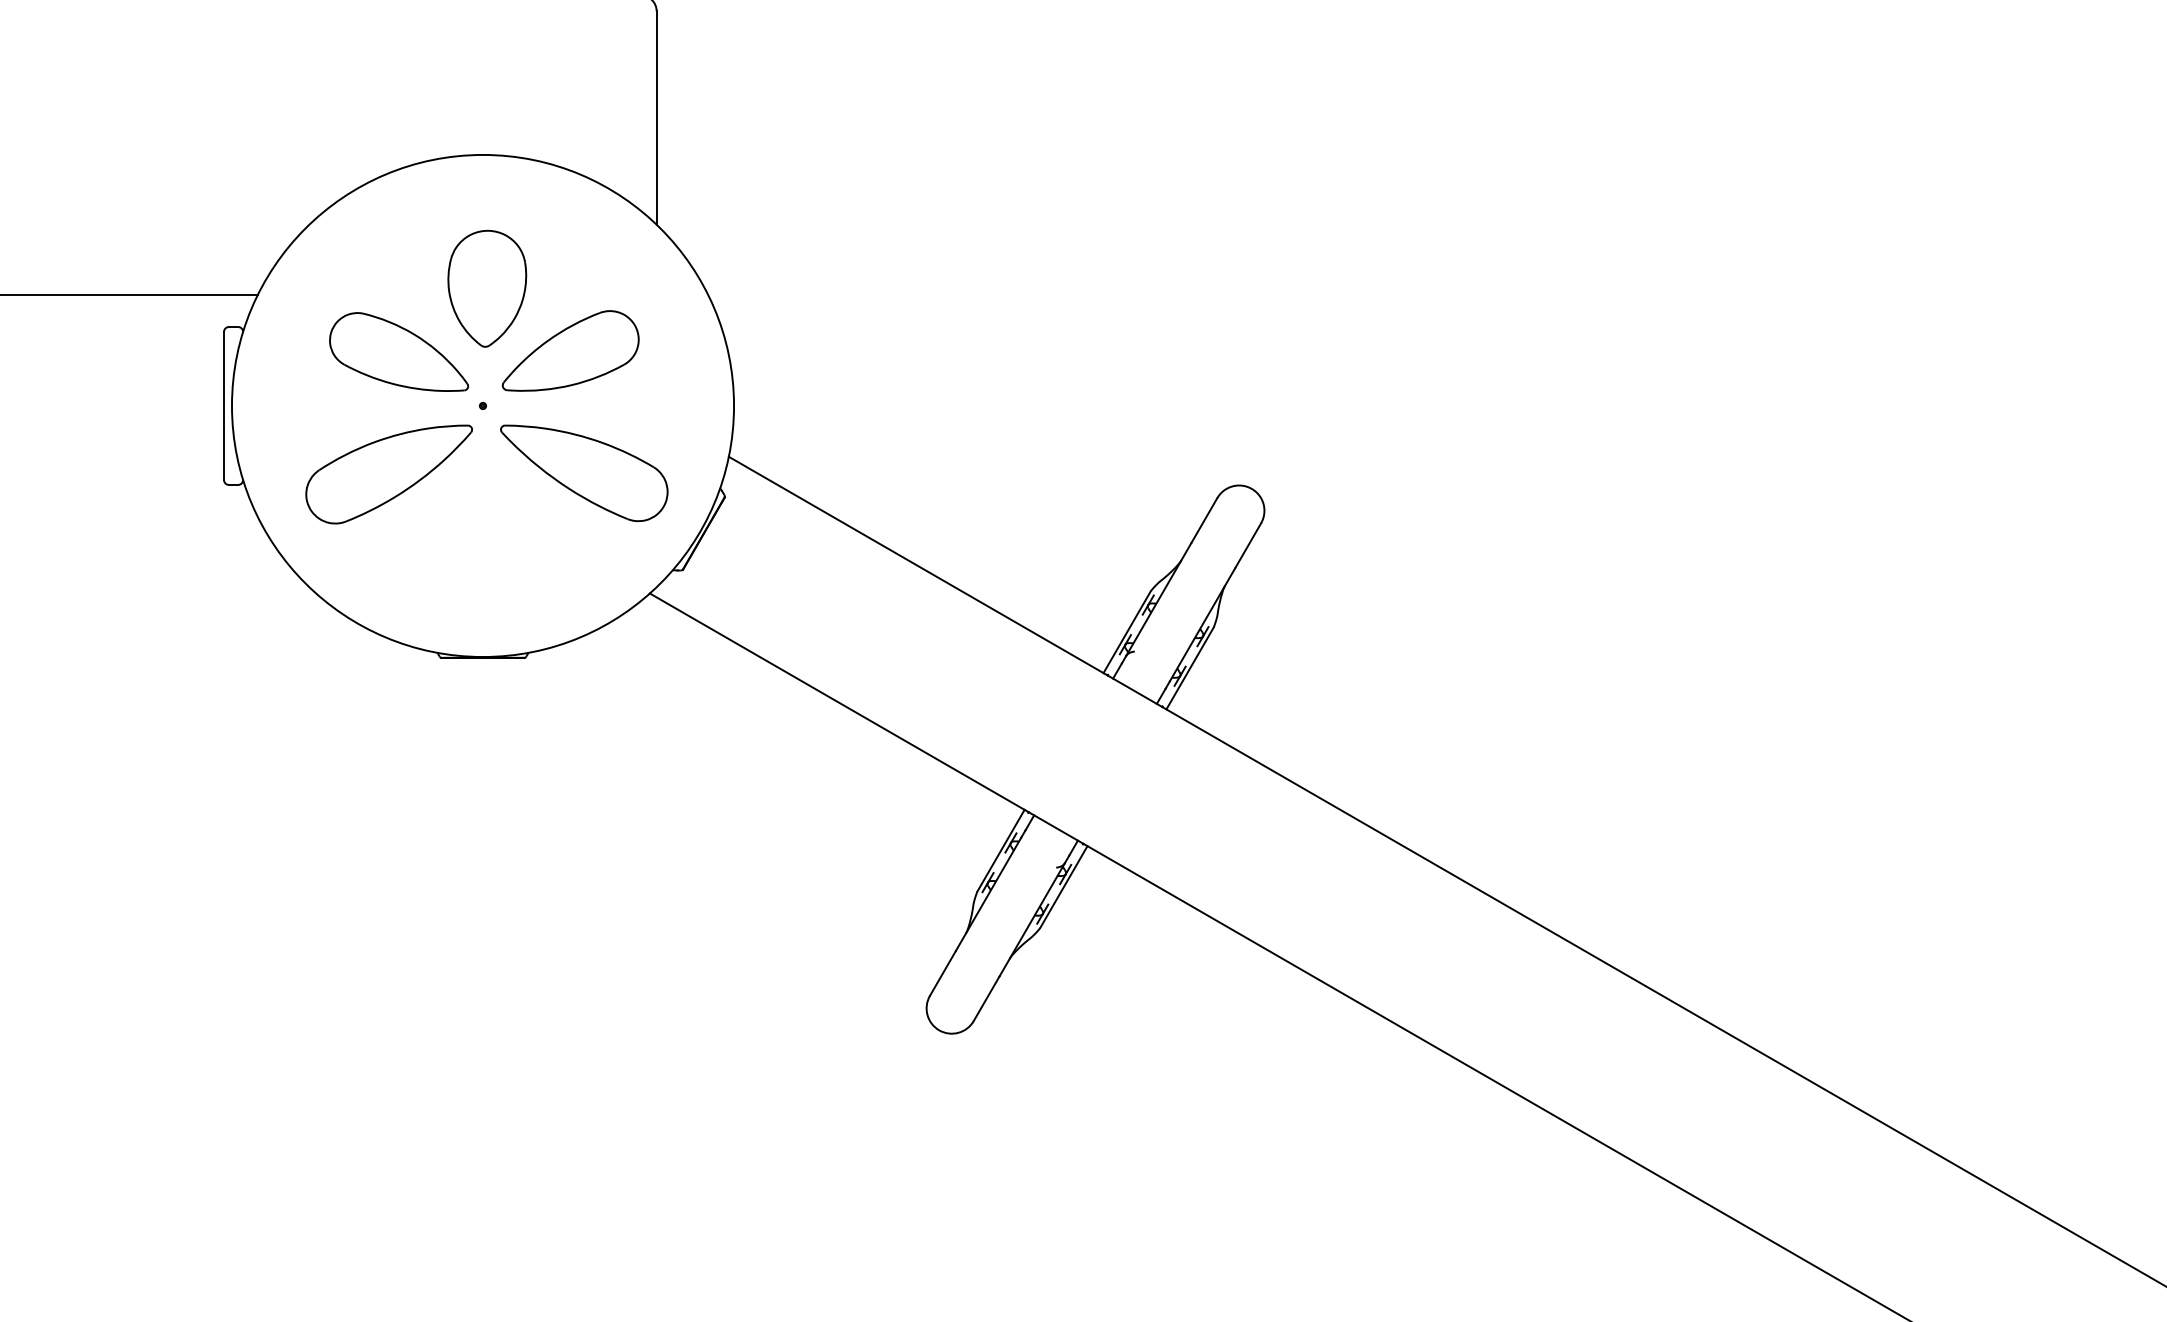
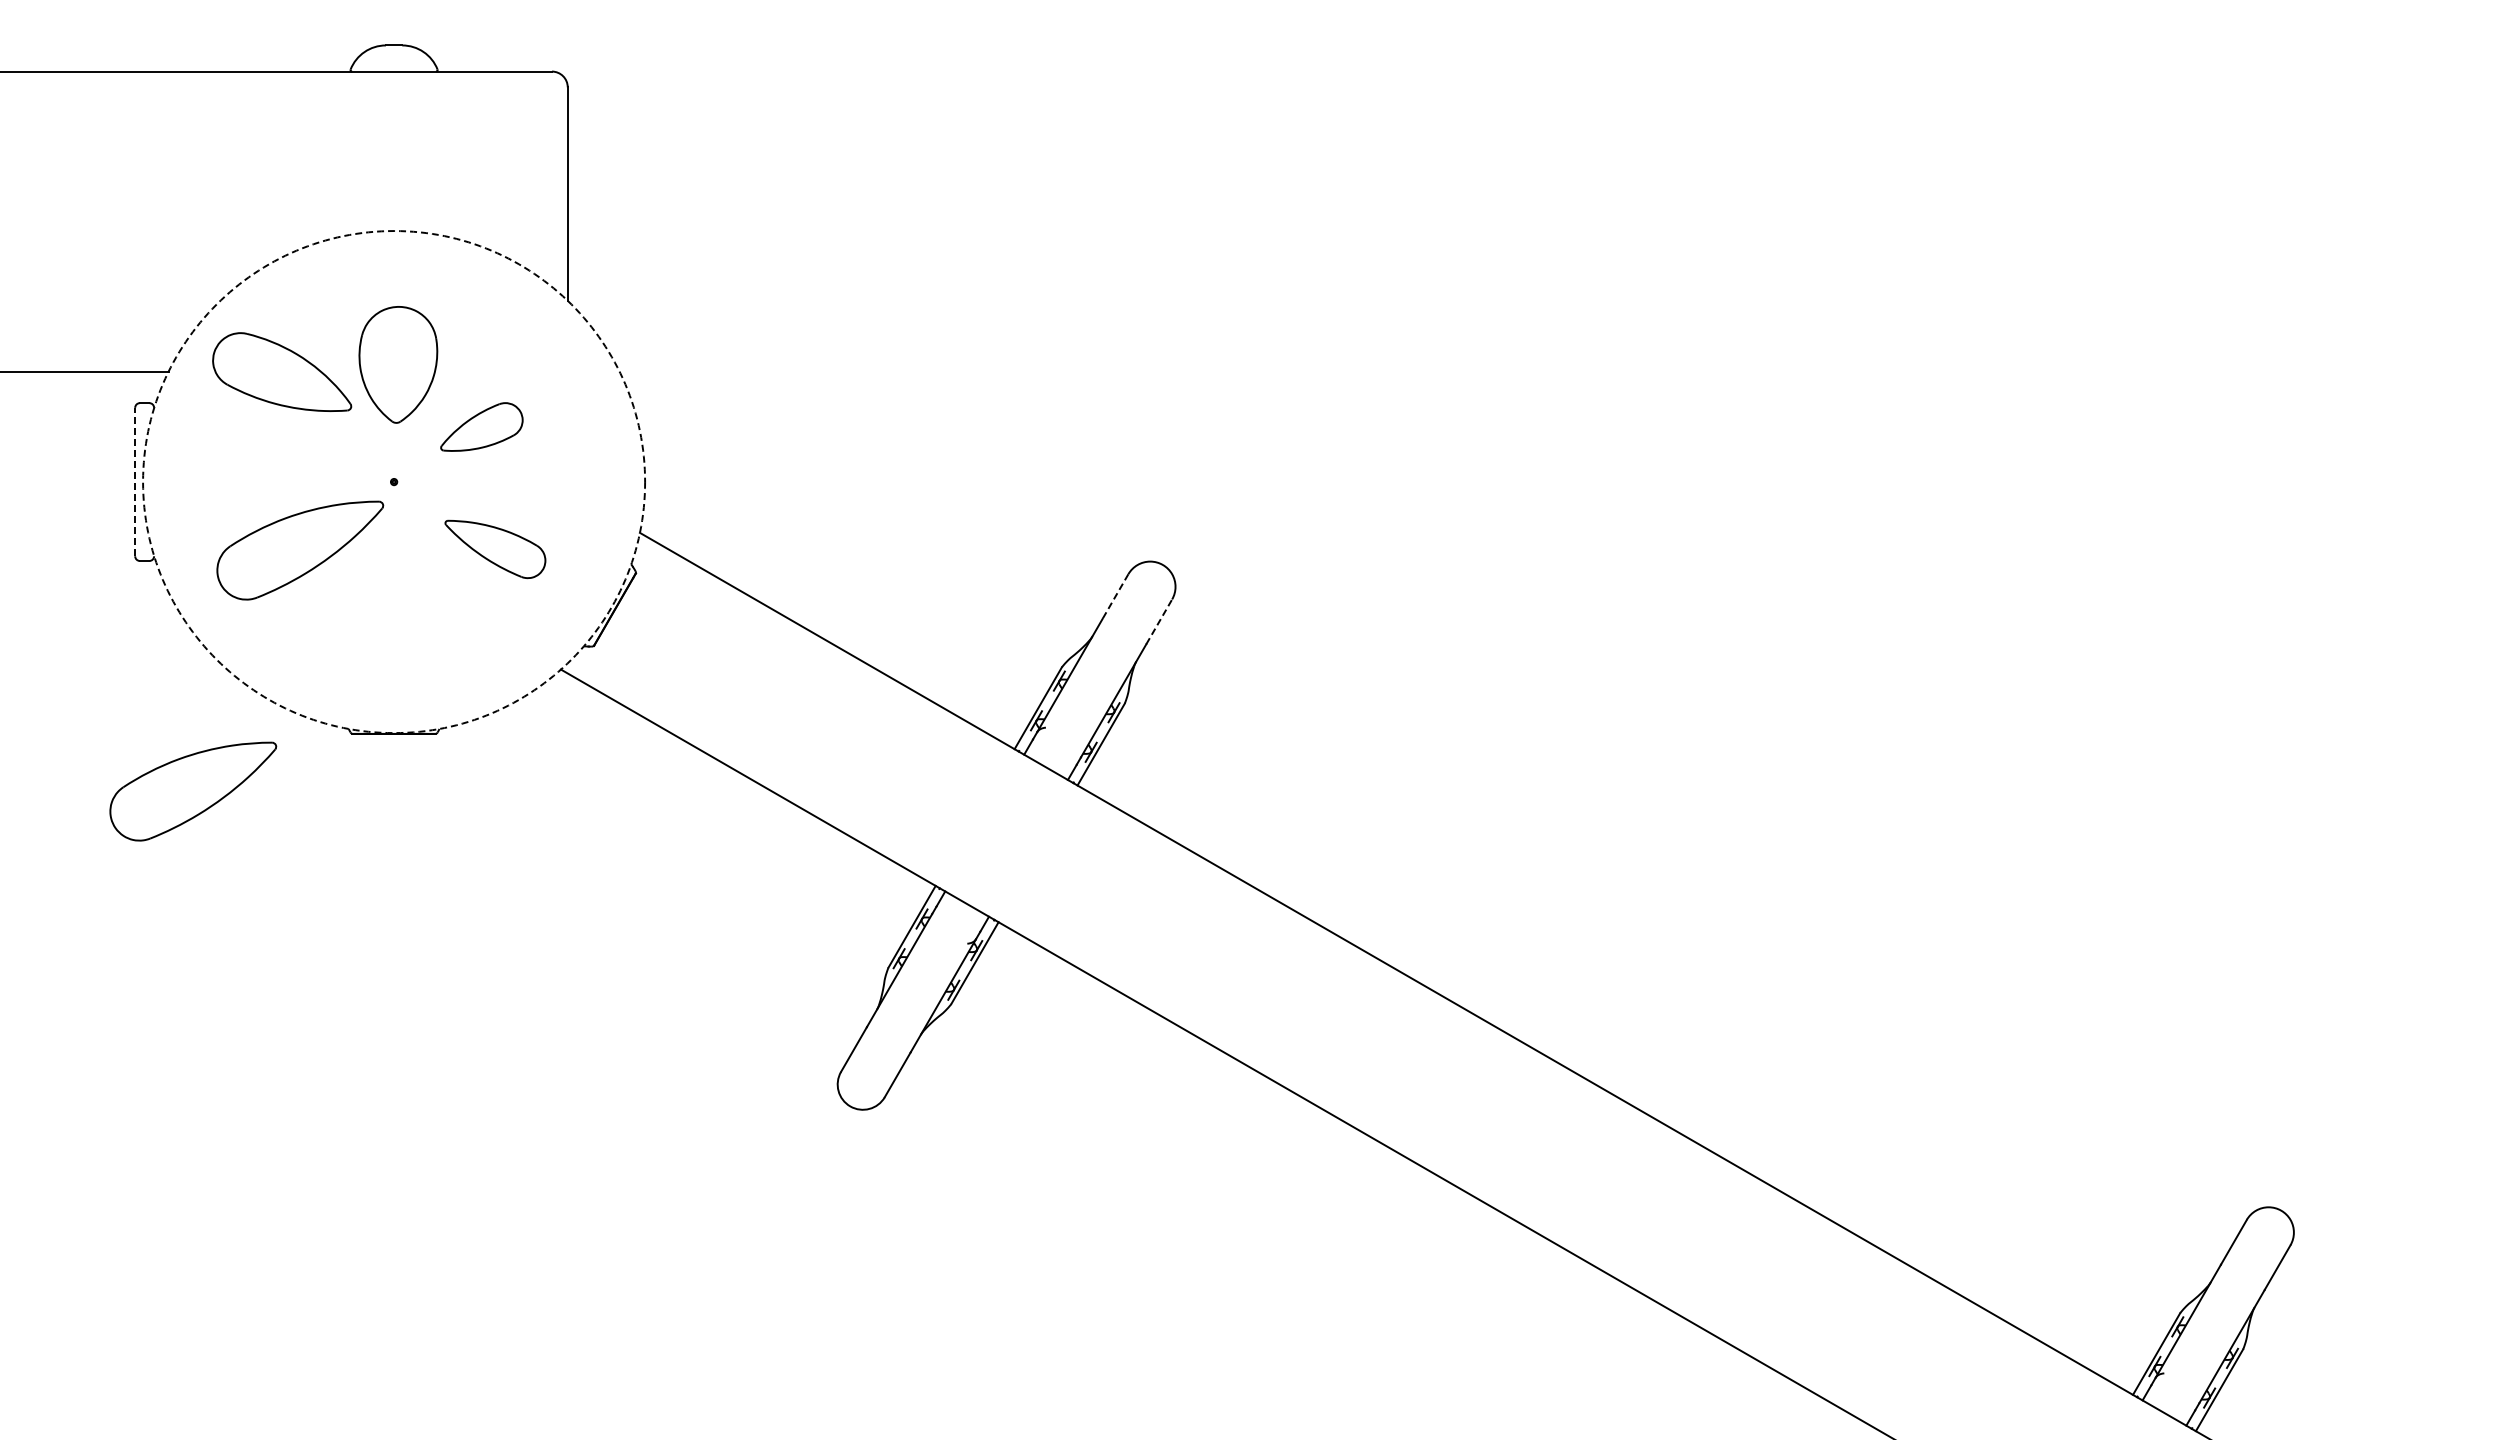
part: (570, 350) -> (481, 426), size x0.6
part: (399, 351) -> (282, 371), moved
line: (224, 405) -> (135, 481), solid -> dashed
circle: (483, 406) -> (394, 482), solid -> dashed
part: (584, 473) -> (495, 549), size x0.6
line: (1204, 520) -> (1115, 596), solid -> dashed
line: (1248, 545) -> (1159, 621), solid -> dashed
part: (282, 715) -> (193, 791), added

